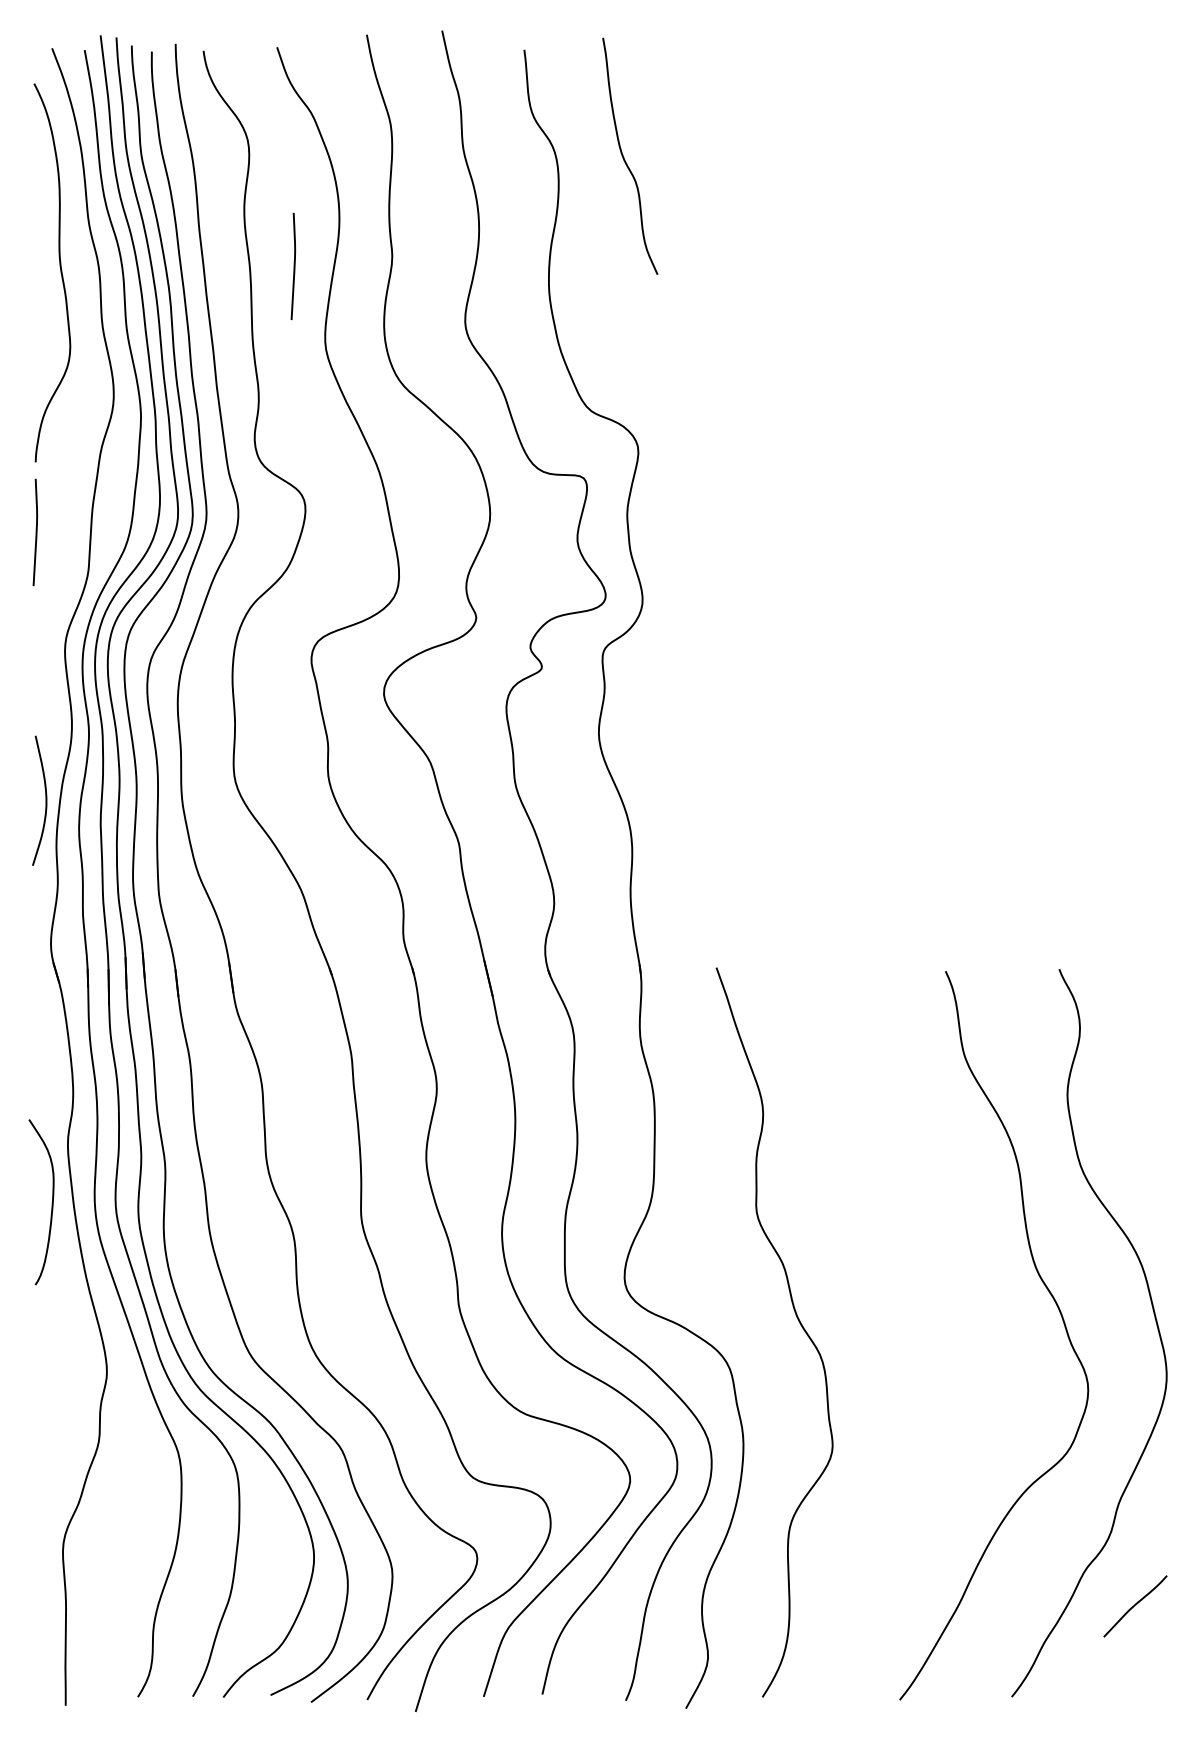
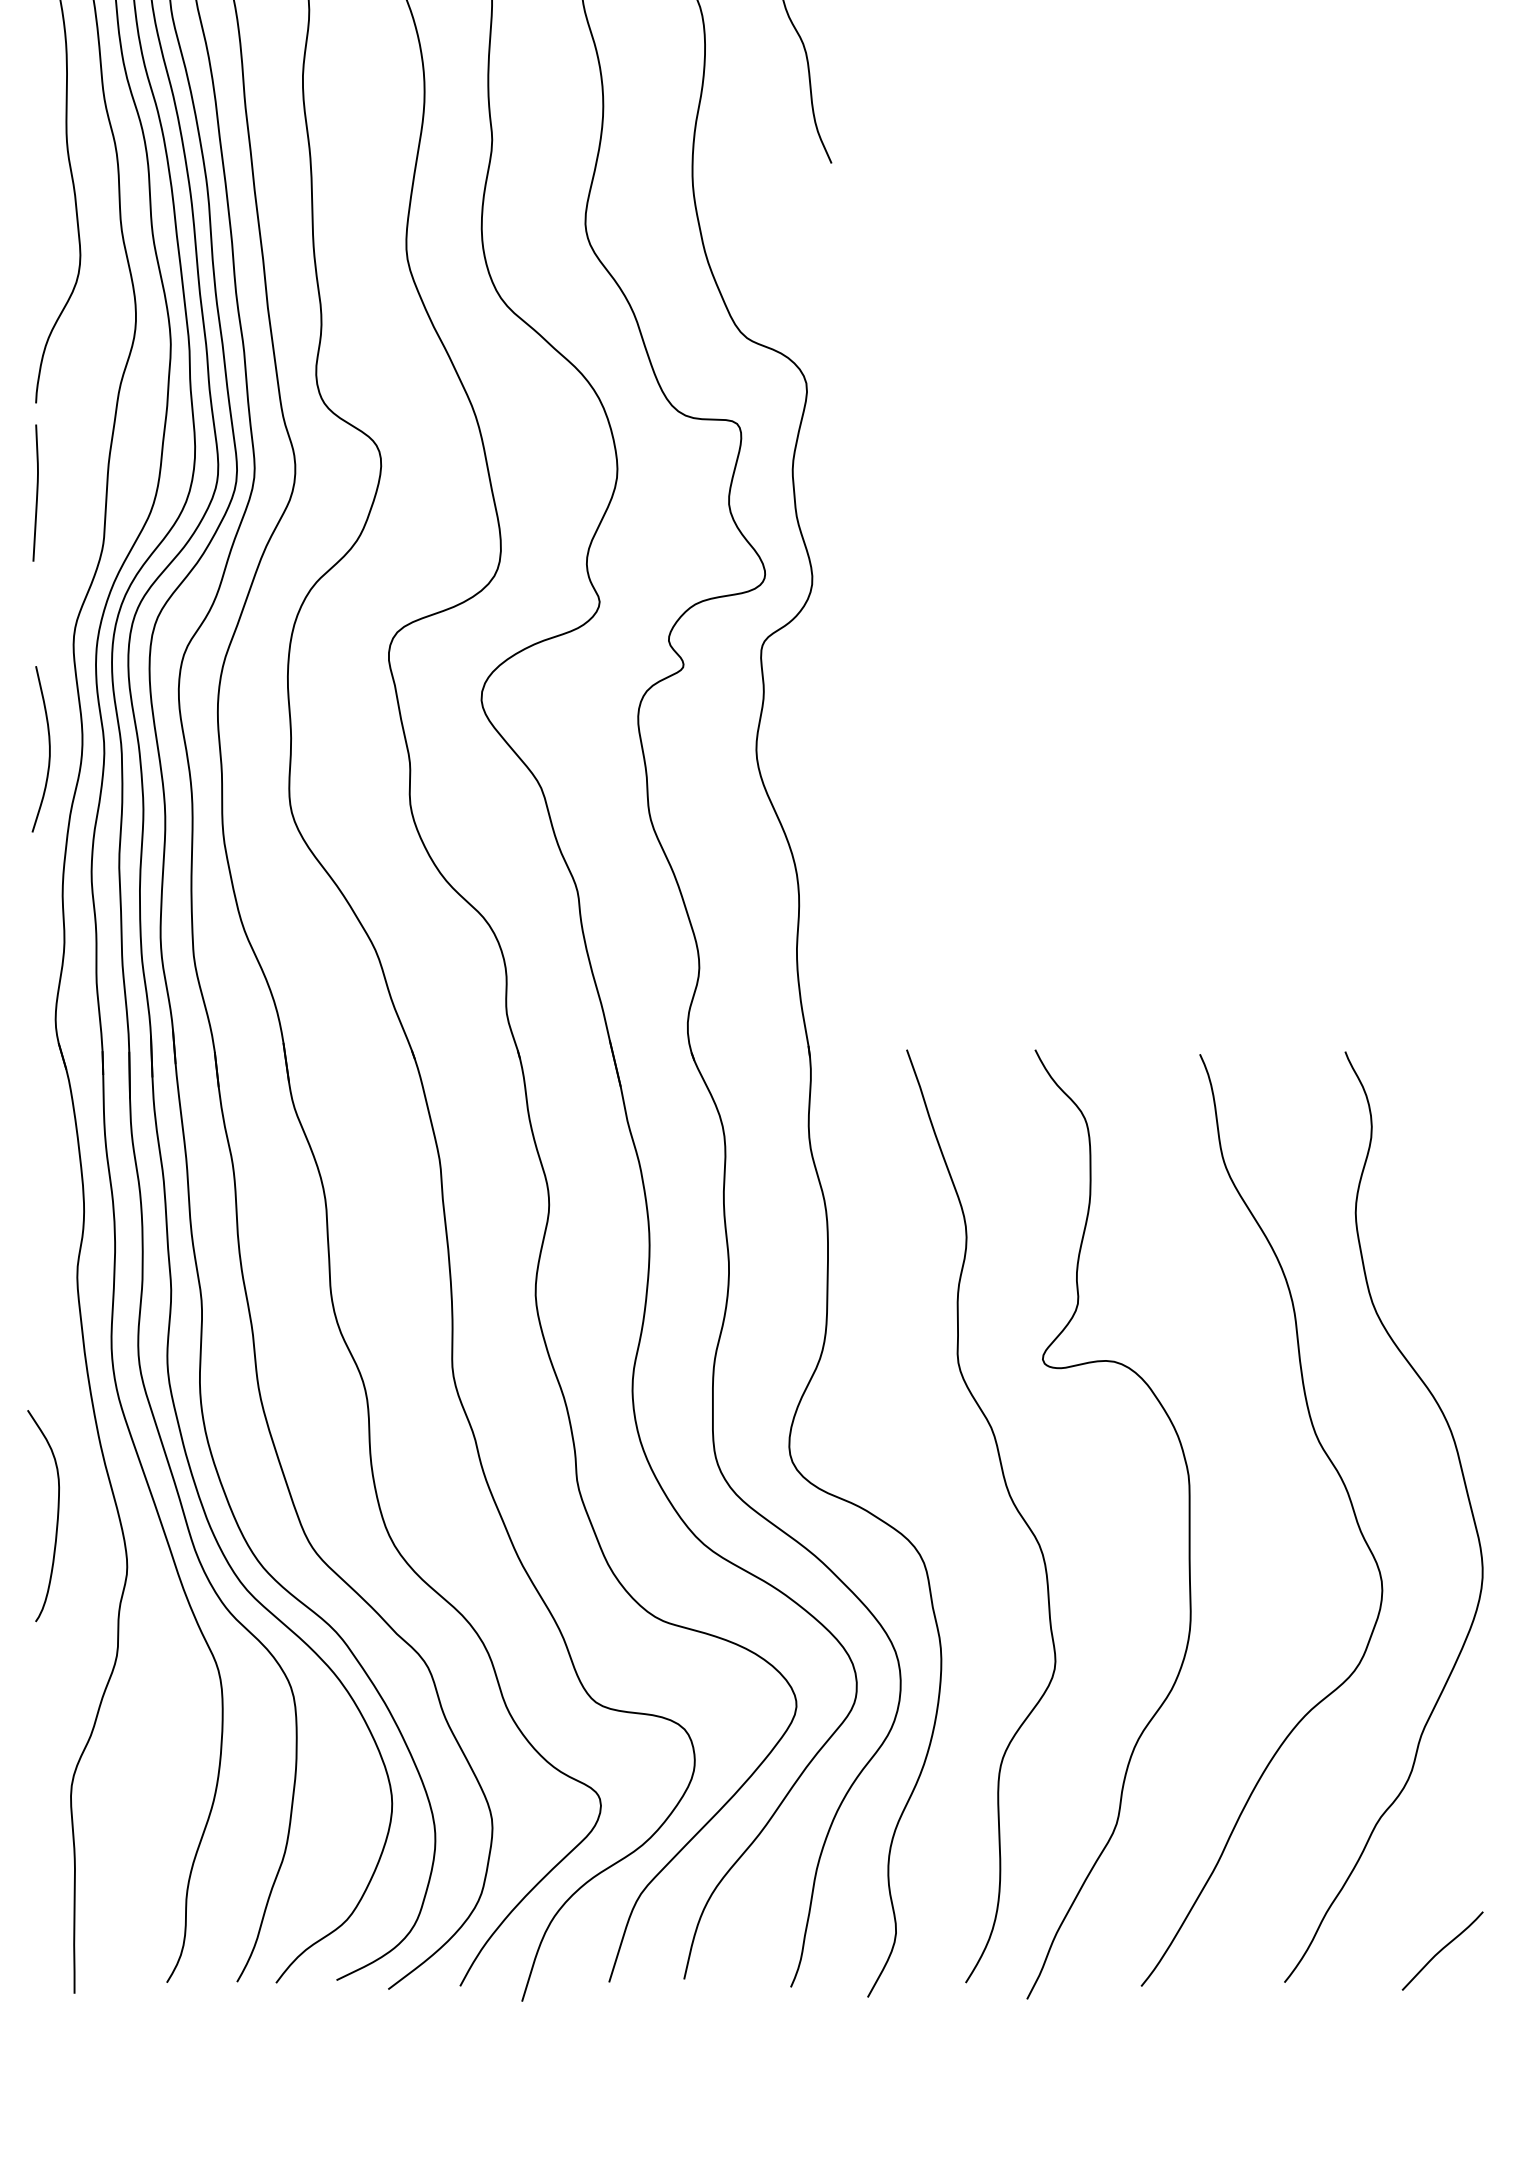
curve: (293, 265) -> (365, 151), removed
curve: (45, 800) -> (48, 748), moved
curve: (51, 1203) -> (56, 1517), moved
curve: (936, 1338) -> (1188, 1524), added
curve: (1135, 1605) -> (1442, 1949), moved

